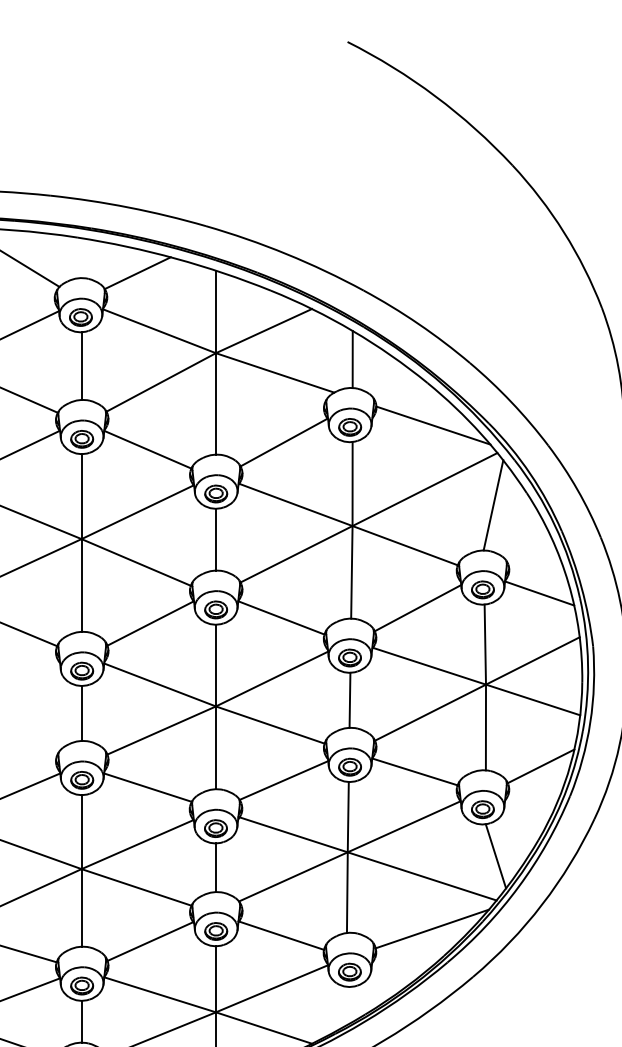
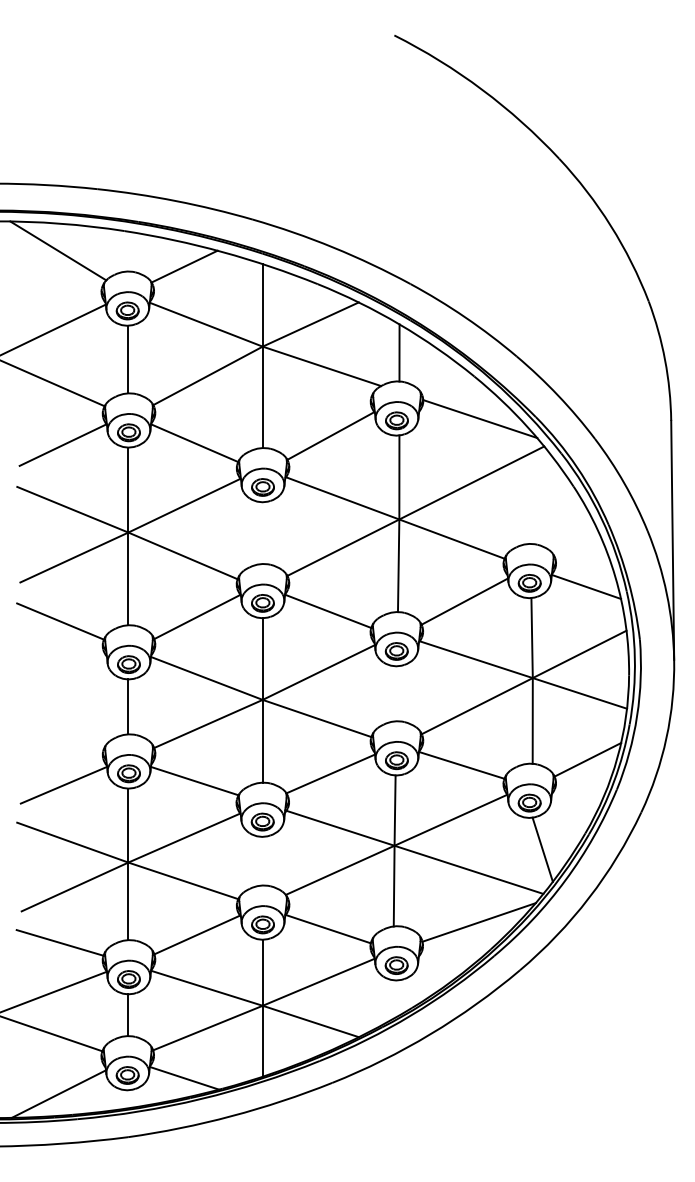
line: (493, 505) -> (540, 498), removed
line: (215, 540) -> (262, 533), removed
line: (349, 700) -> (396, 693), removed
line: (215, 867) -> (262, 860), removed

